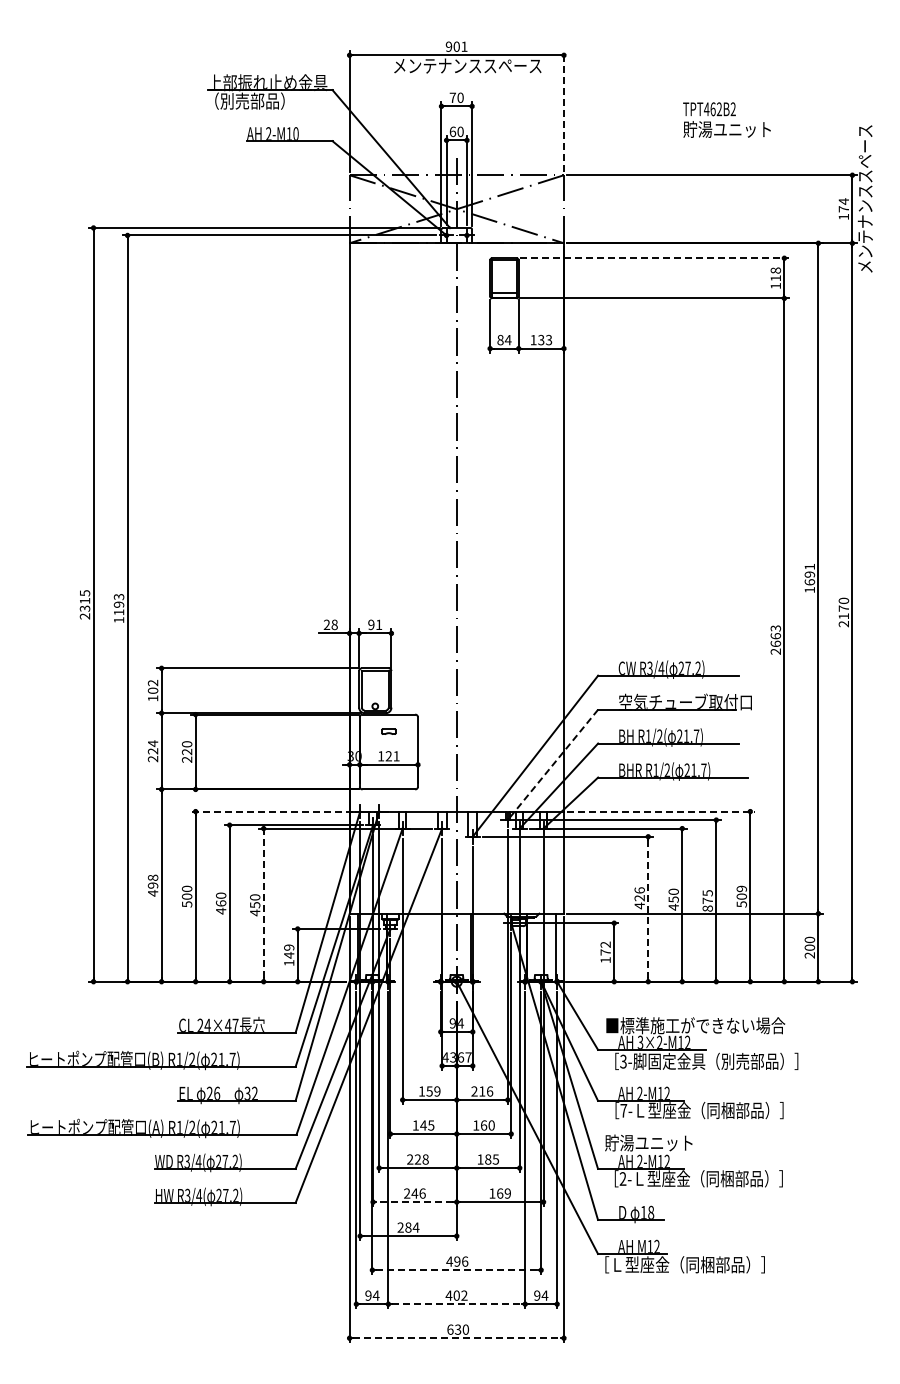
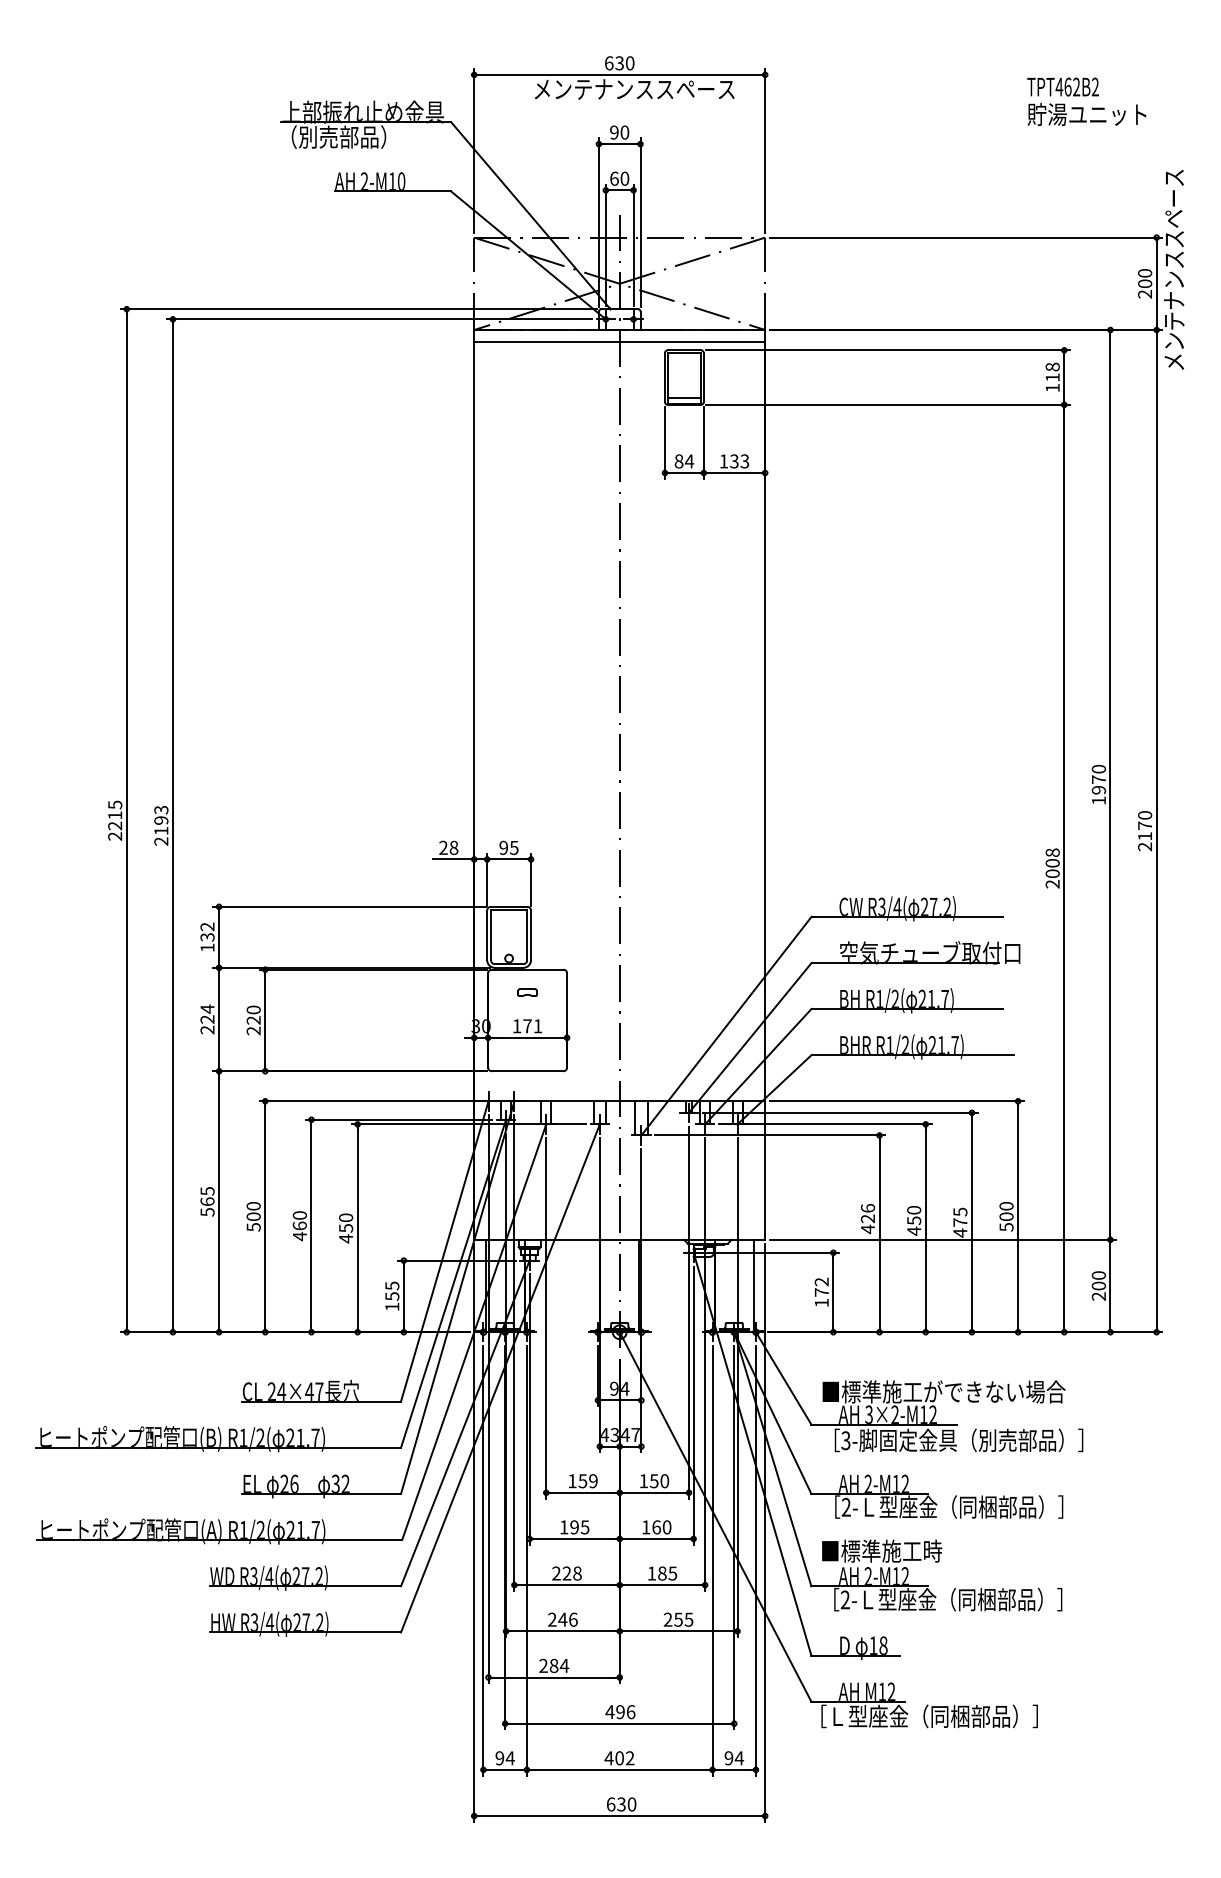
text: (456, 46) -> (619, 62), 901 -> 630
text: (452, 97) -> (613, 132), 70 -> 90
line: (563, 110) -> (764, 149), dashed -> solid
text: (726, 119) -> (1086, 100), moved
text: (843, 209) -> (1144, 284), 174 -> 200
line: (456, 252) -> (619, 342), added
line: (654, 258) -> (888, 350), dashed -> solid
text: (809, 574) -> (1098, 779), 1691 -> 1970
text: (85, 608) -> (115, 825), 2315 -> 2215
text: (118, 620) -> (160, 841), 1193 -> 2193
text: (378, 624) -> (513, 847), 91 -> 95
text: (775, 635) -> (1052, 862), 2663 -> 2008
text: (153, 690) -> (208, 936), 102 -> 132
text: (388, 756) -> (527, 1026), 121 -> 171
line: (552, 765) -> (749, 1038), dashed -> solid
line: (272, 811) -> (369, 1101), dashed -> solid
line: (660, 811) -> (896, 1101), dashed -> solid
text: (152, 885) -> (206, 1201), 498 -> 565
text: (741, 888) -> (1006, 1205), 509 -> 500
line: (263, 904) -> (357, 1227), dashed -> solid
text: (707, 908) -> (959, 1232), 875 -> 475
line: (648, 909) -> (879, 1234), dashed -> solid
text: (289, 951) -> (392, 1291), 149 -> 155
text: (461, 1057) -> (626, 1435), 67 -> 47
text: (482, 1091) -> (654, 1481), 216 -> 150
text: (623, 1110) -> (845, 1506), 7- -> 2-
text: (423, 1125) -> (574, 1527), 145 -> 195
text: (649, 1142) -> (881, 1550), 貯湯ユニット -> ■標準施工時
text: (499, 1193) -> (677, 1619), 169 -> 255
line: (414, 1202) -> (562, 1631), dashed -> solid
line: (456, 1270) -> (619, 1724), dashed -> solid
line: (456, 1304) -> (619, 1770), dashed -> solid
line: (456, 1338) -> (619, 1816), dashed -> solid

